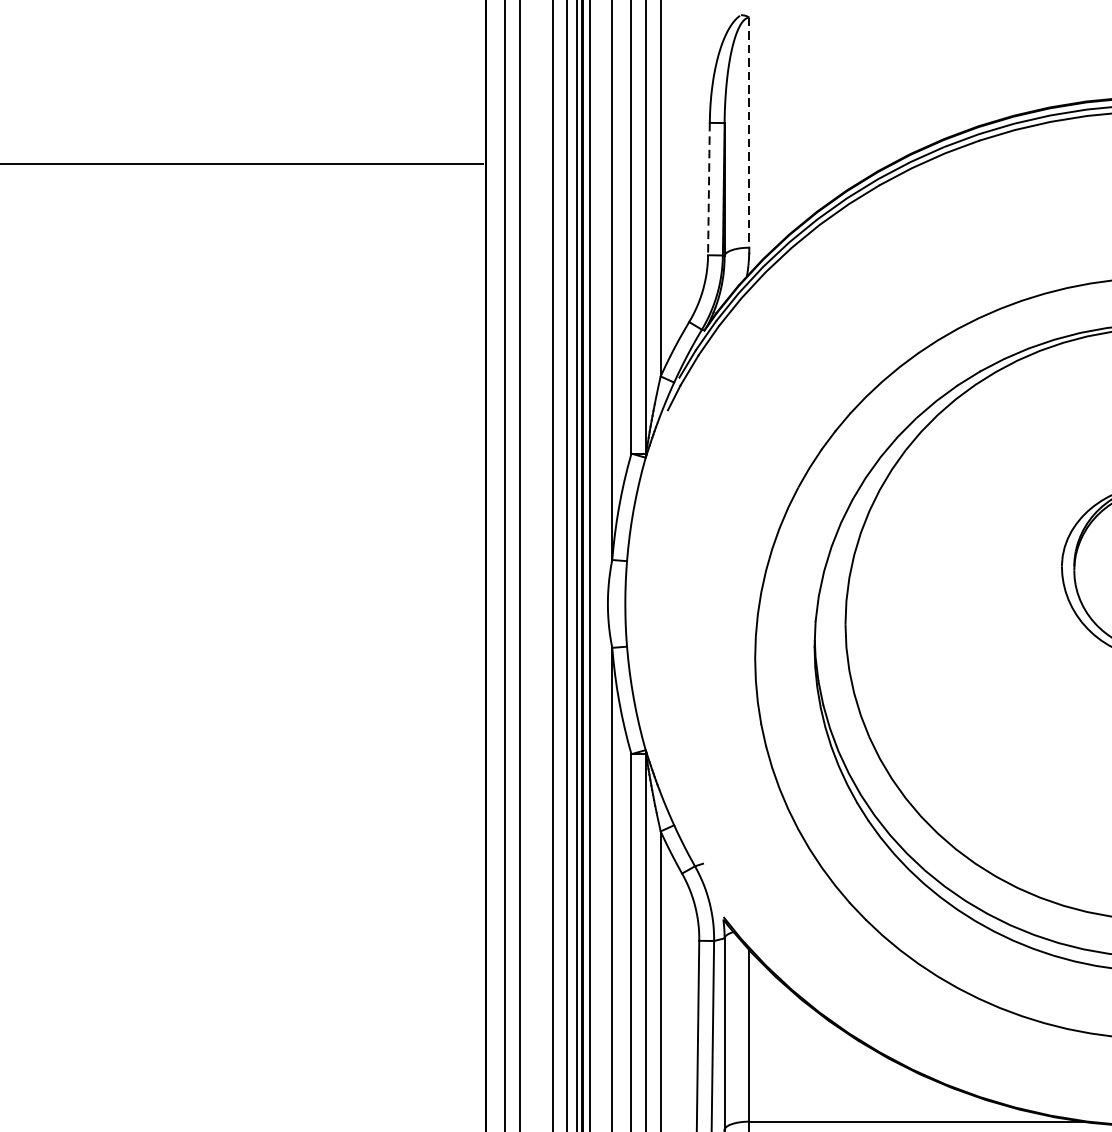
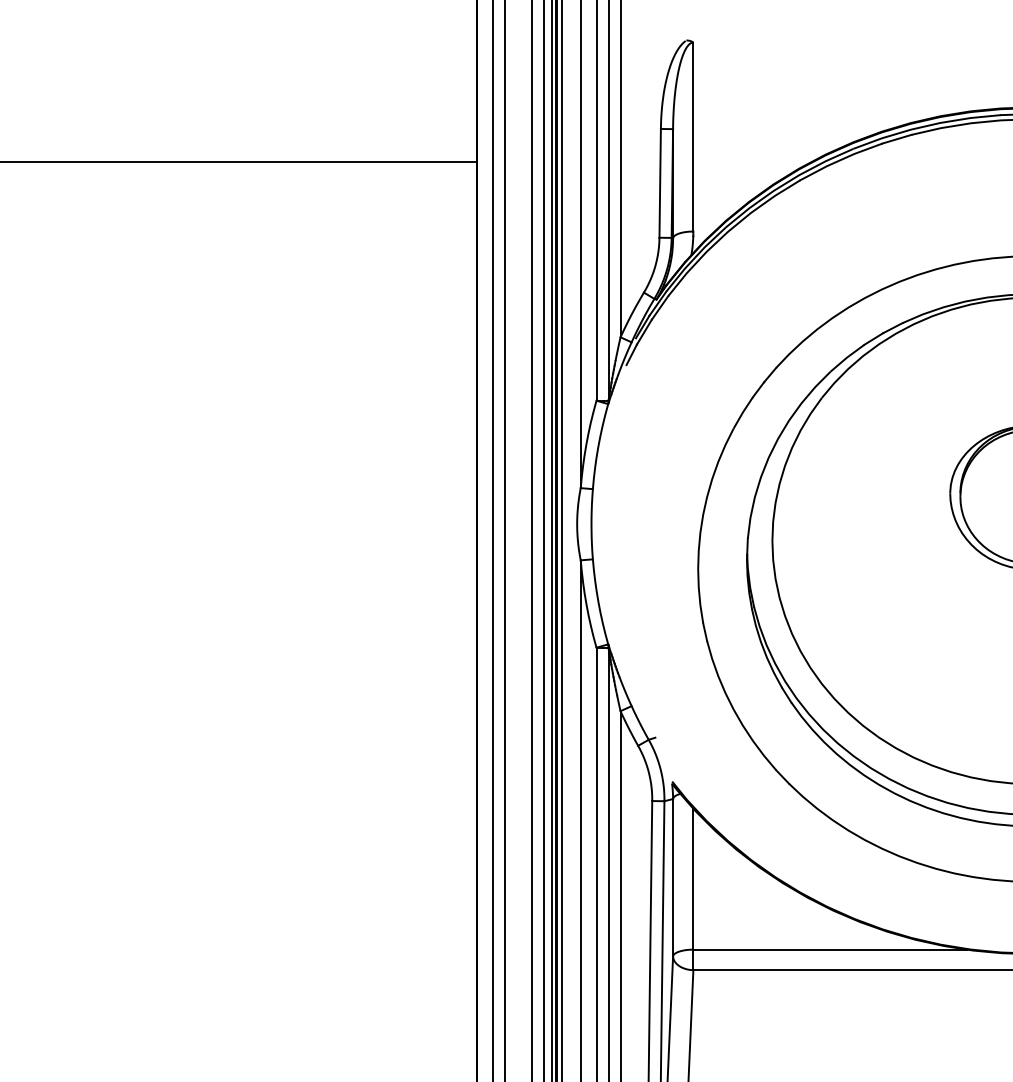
line: (749, 133) -> (693, 137), dashed -> solid
line: (709, 189) -> (660, 183), dashed -> solid

